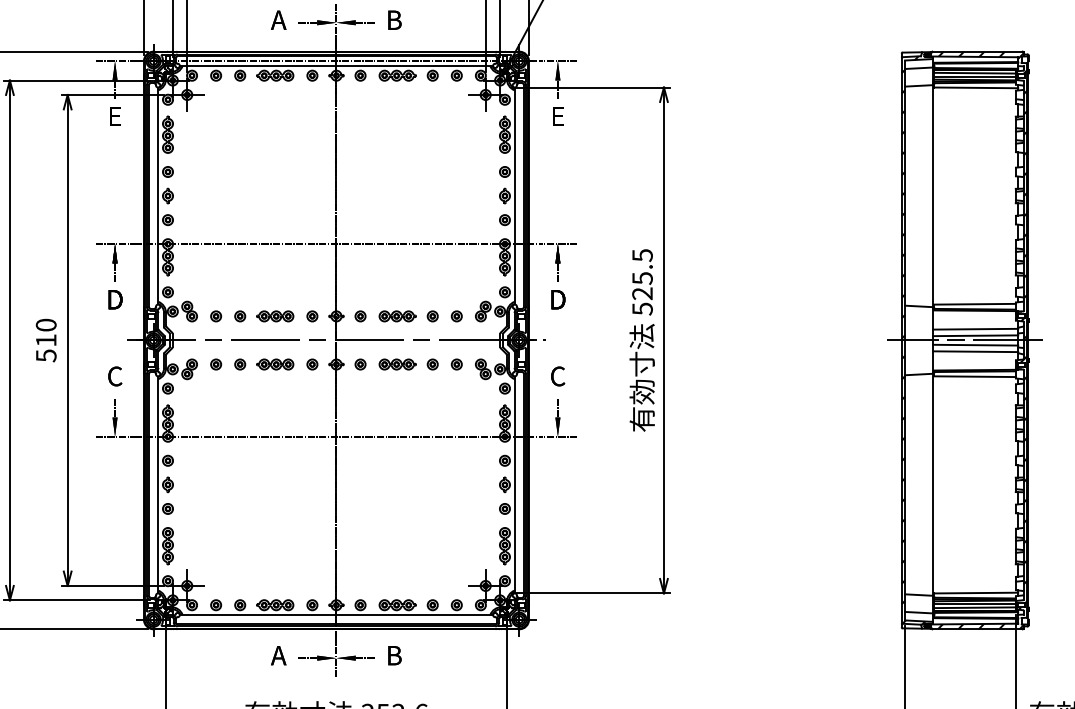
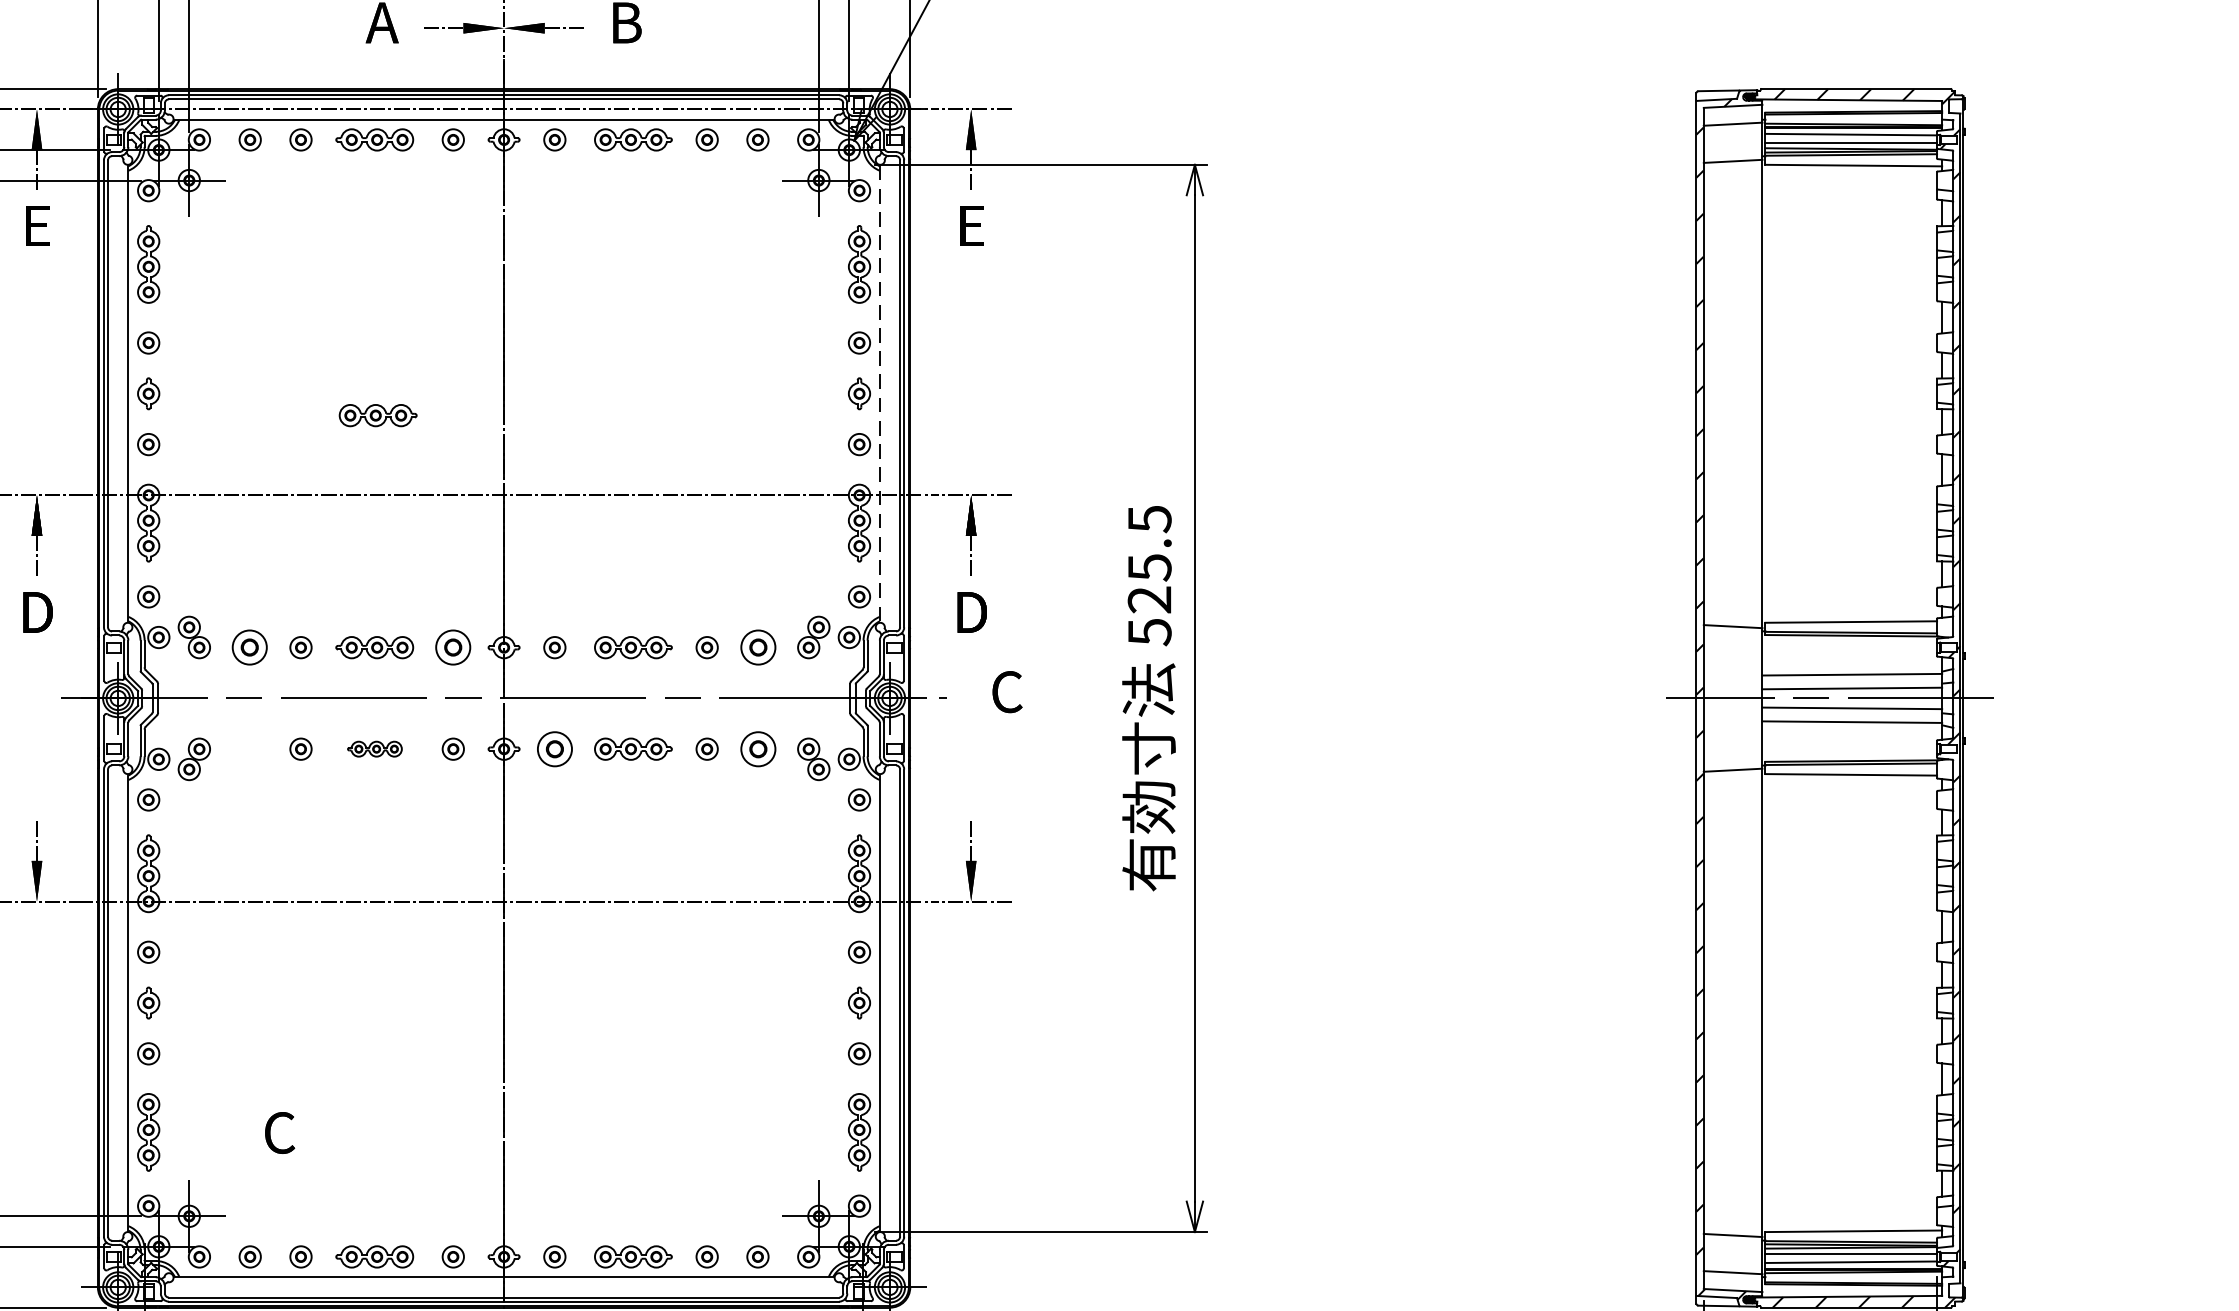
line: (514, 196) -> (879, 394), solid -> dashed
part: (276, 206) -> (377, 415), added
part: (216, 316) -> (250, 647), size x1.6
part: (312, 316) -> (453, 647), size x1.6
part: (456, 316) -> (757, 647), size x1.6
part: (216, 364) -> (250, 749), removed
part: (275, 364) -> (375, 749), size x0.7
part: (360, 364) -> (554, 749), size x1.6
part: (456, 364) -> (757, 749), size x1.6
text: (115, 376) -> (280, 1133), moved
text: (558, 376) -> (1008, 692), moved

